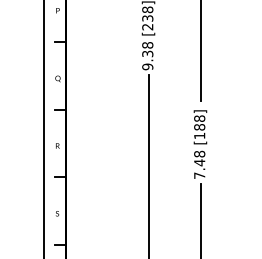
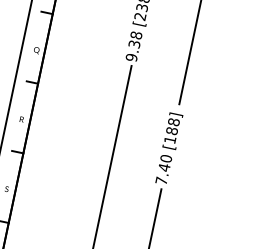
text: (199, 153) -> (166, 157), 7.48 -> 7.40

